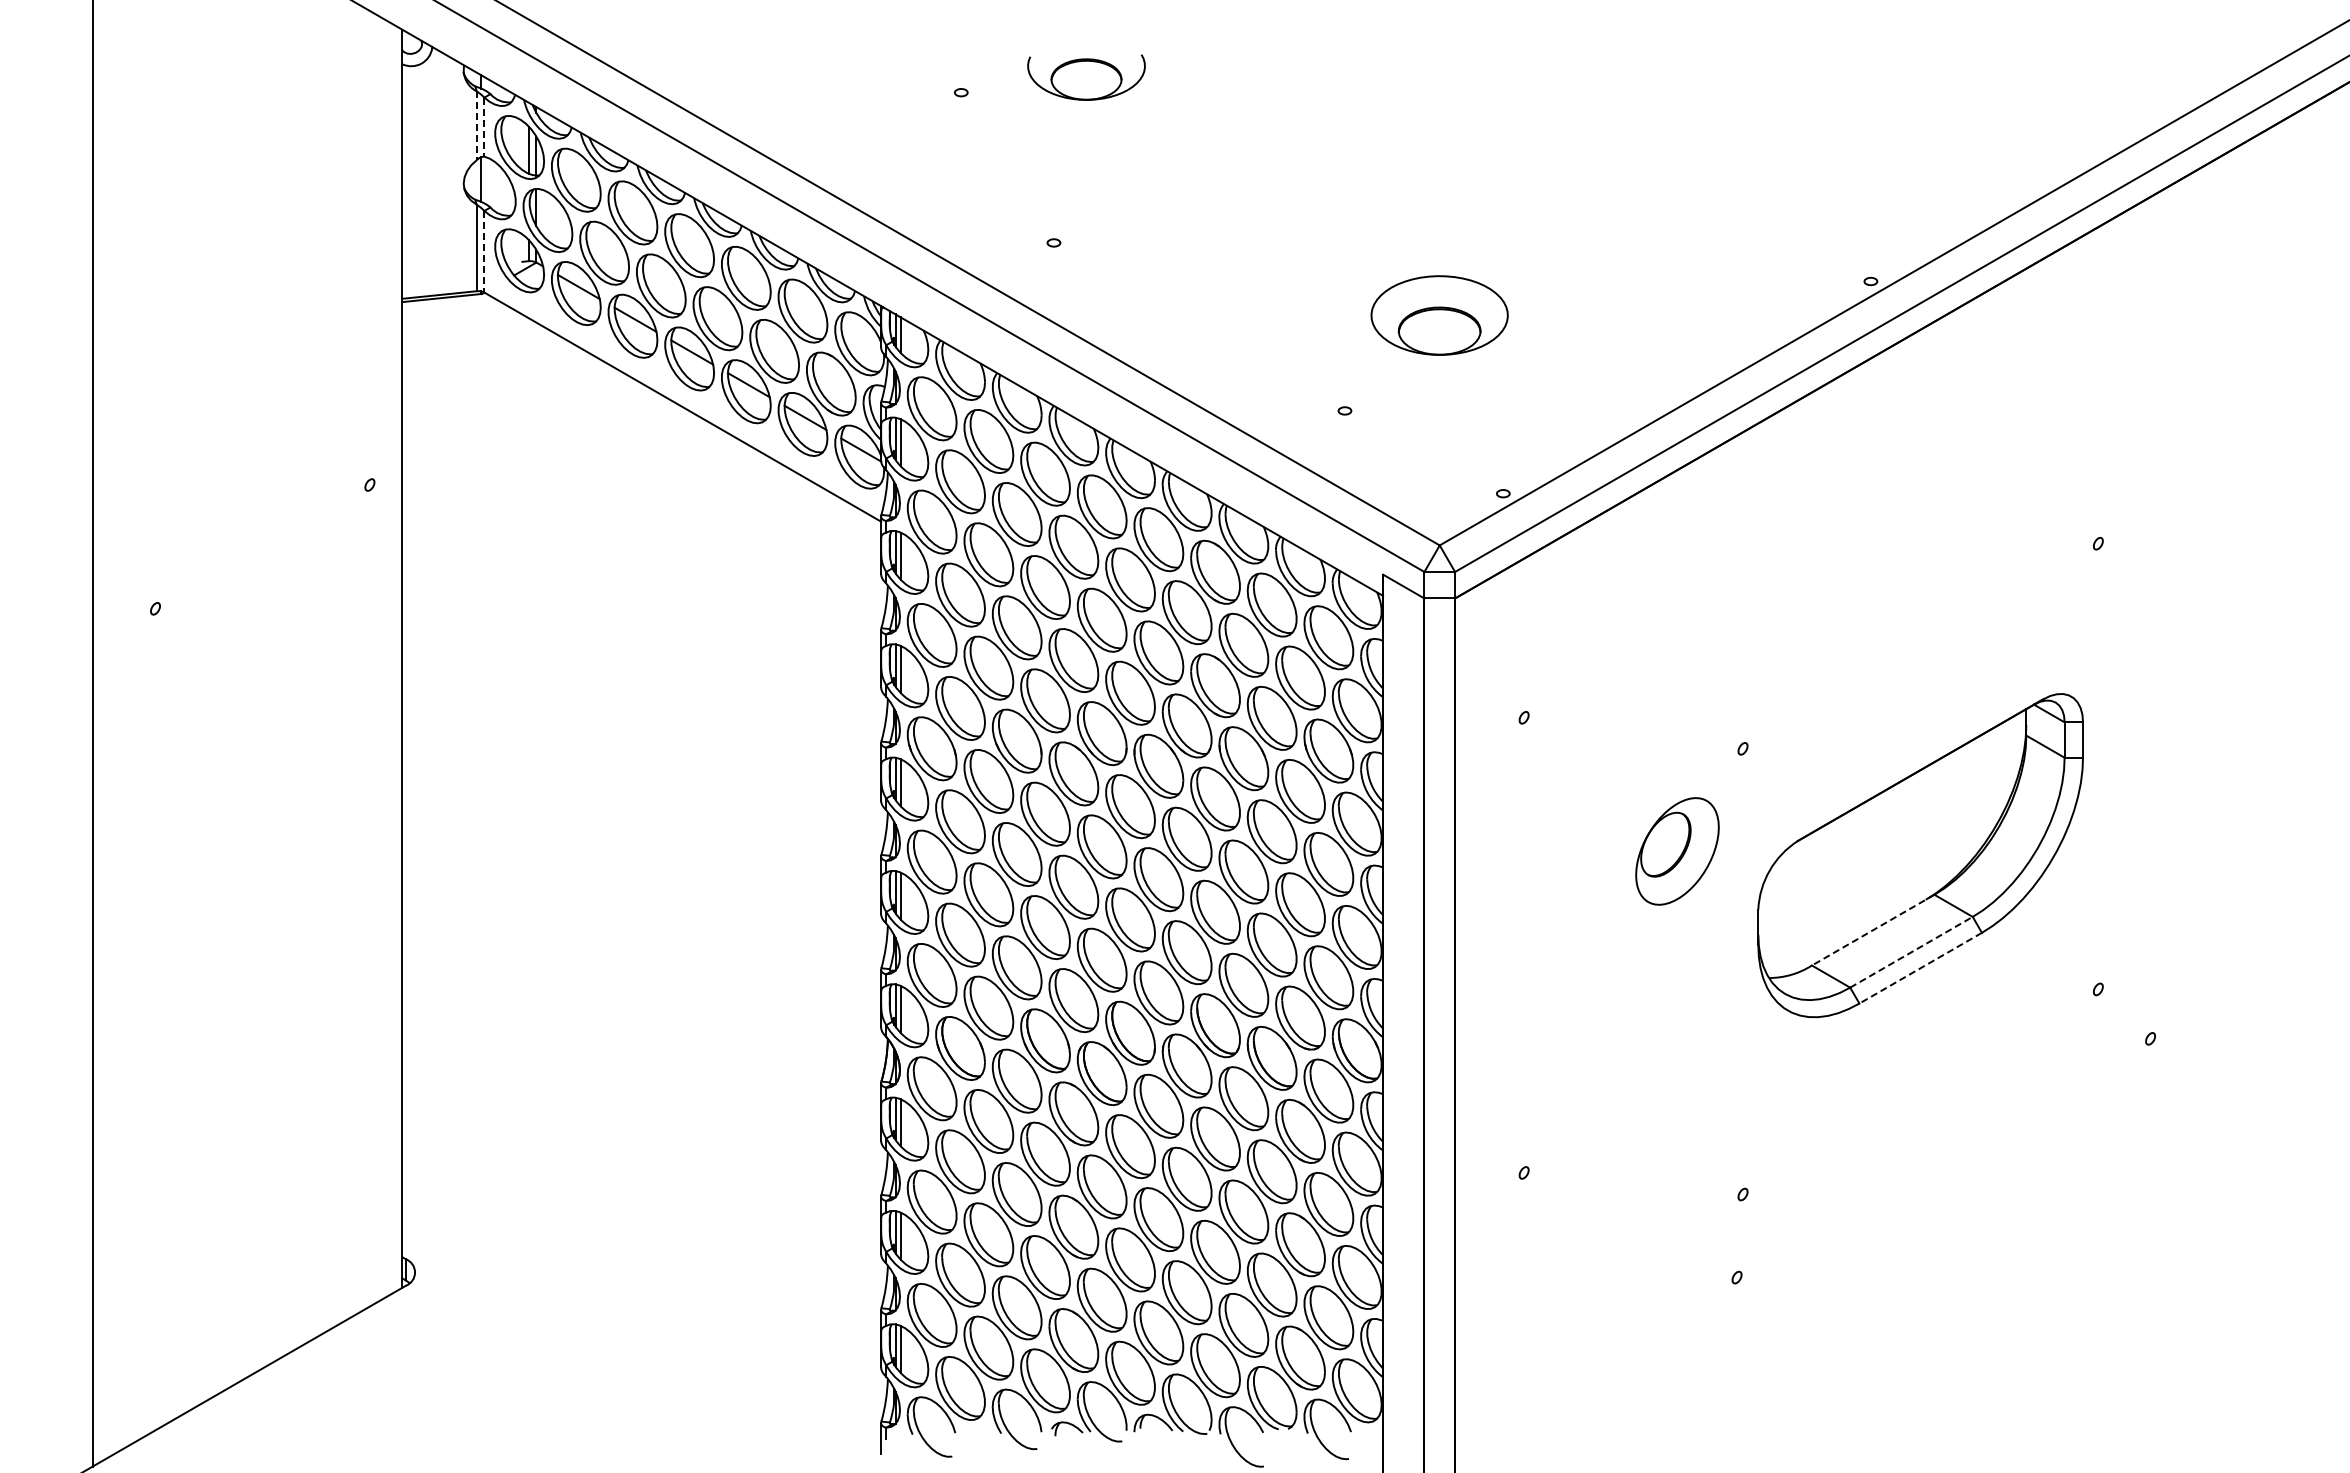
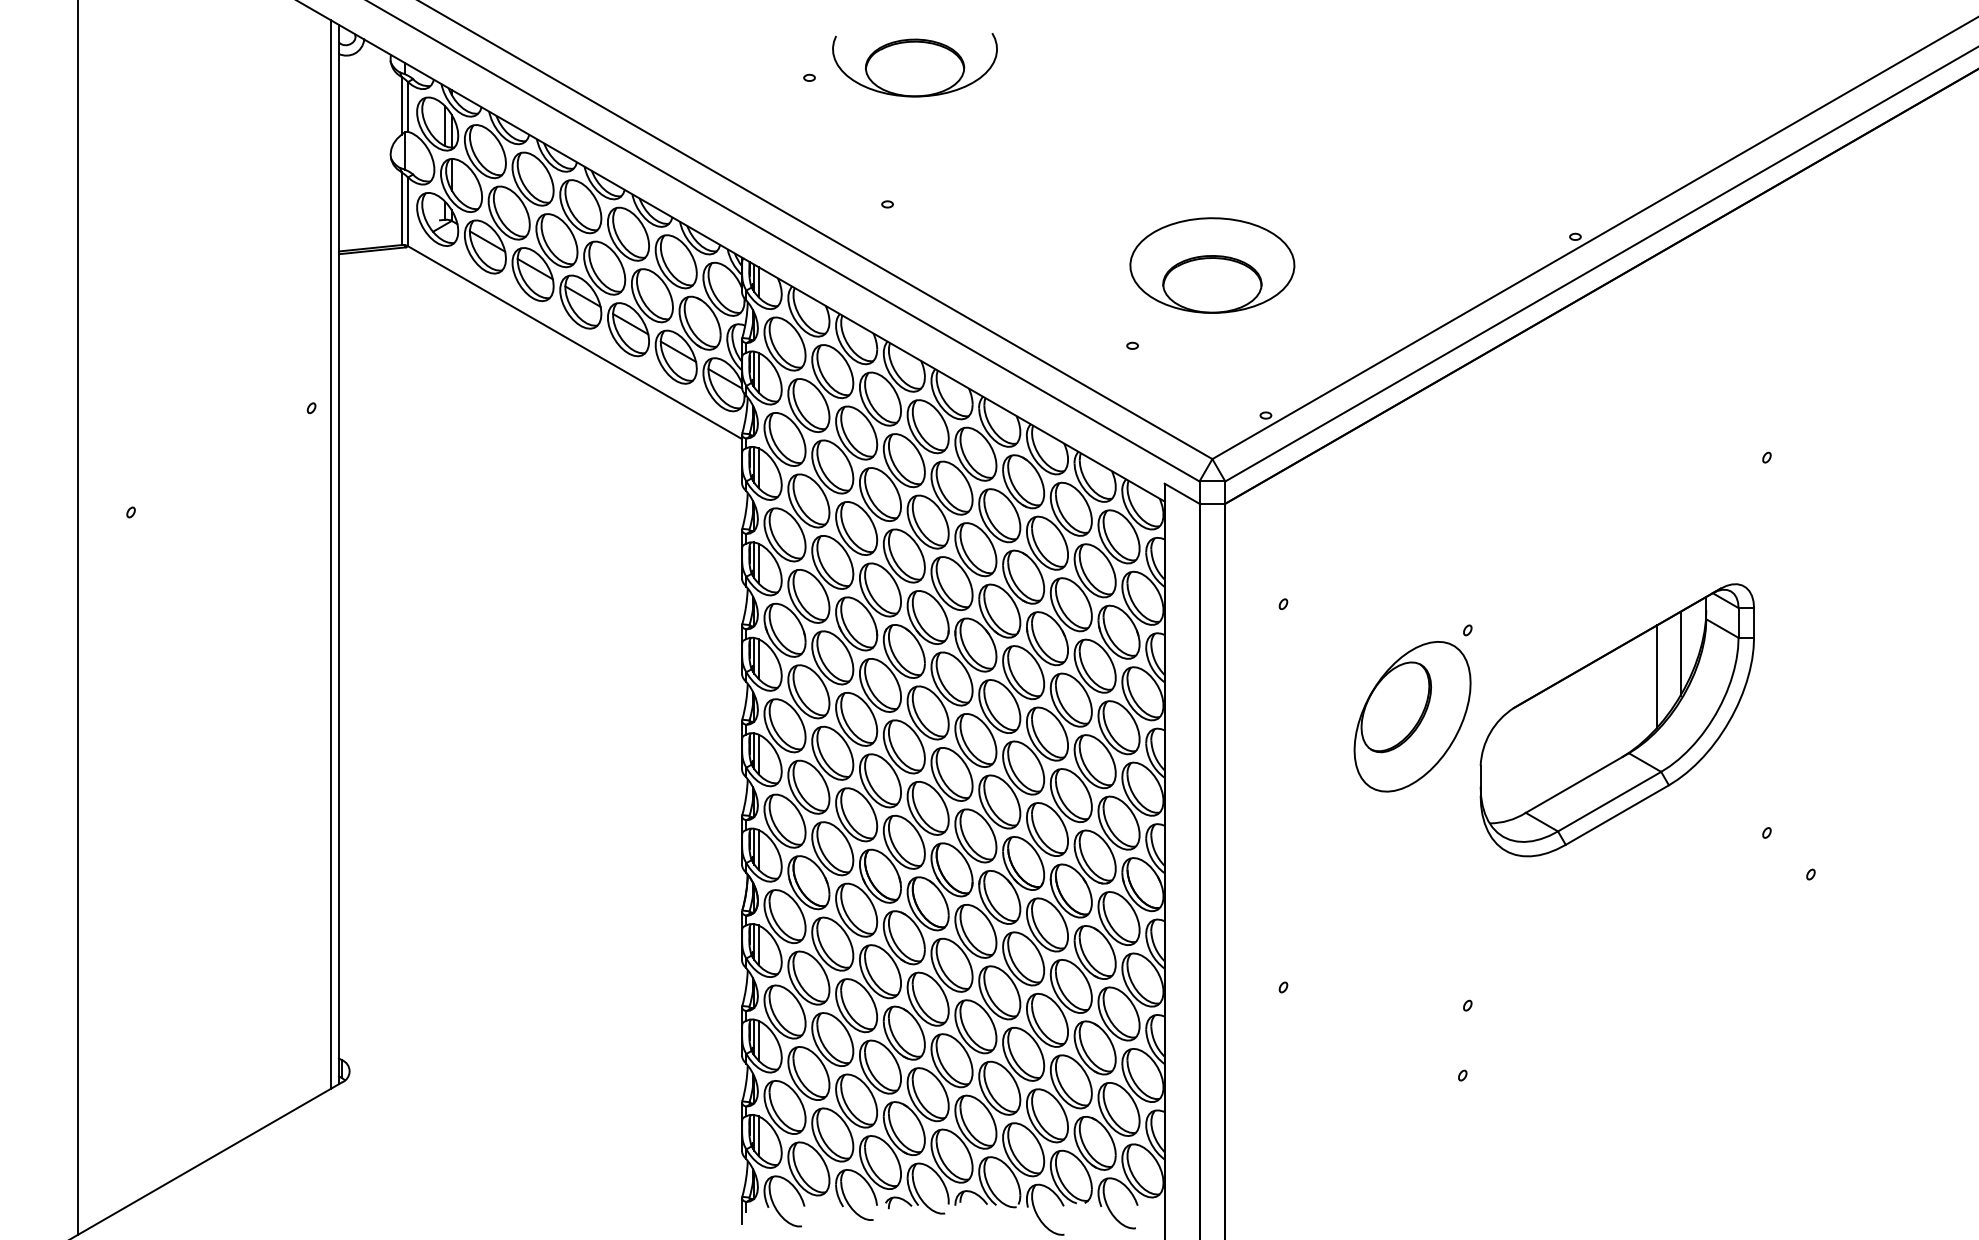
part: (1086, 77) -> (914, 65), size x1.67
line: (476, 126) -> (401, 106), dashed -> solid
line: (484, 127) -> (408, 107), dashed -> solid
line: (484, 251) -> (408, 211), dashed -> solid
part: (1439, 315) -> (1212, 265), size x1.43
line: (392, 658) -> (330, 554), added
line: (1995, 776) -> (1680, 653), added
line: (1968, 803) -> (1657, 676), added
part: (1677, 851) -> (1412, 716), size x1.67
line: (1873, 930) -> (1577, 783), dashed -> solid
line: (1911, 952) -> (1609, 801), dashed -> solid
line: (1920, 968) -> (1617, 815), dashed -> solid

